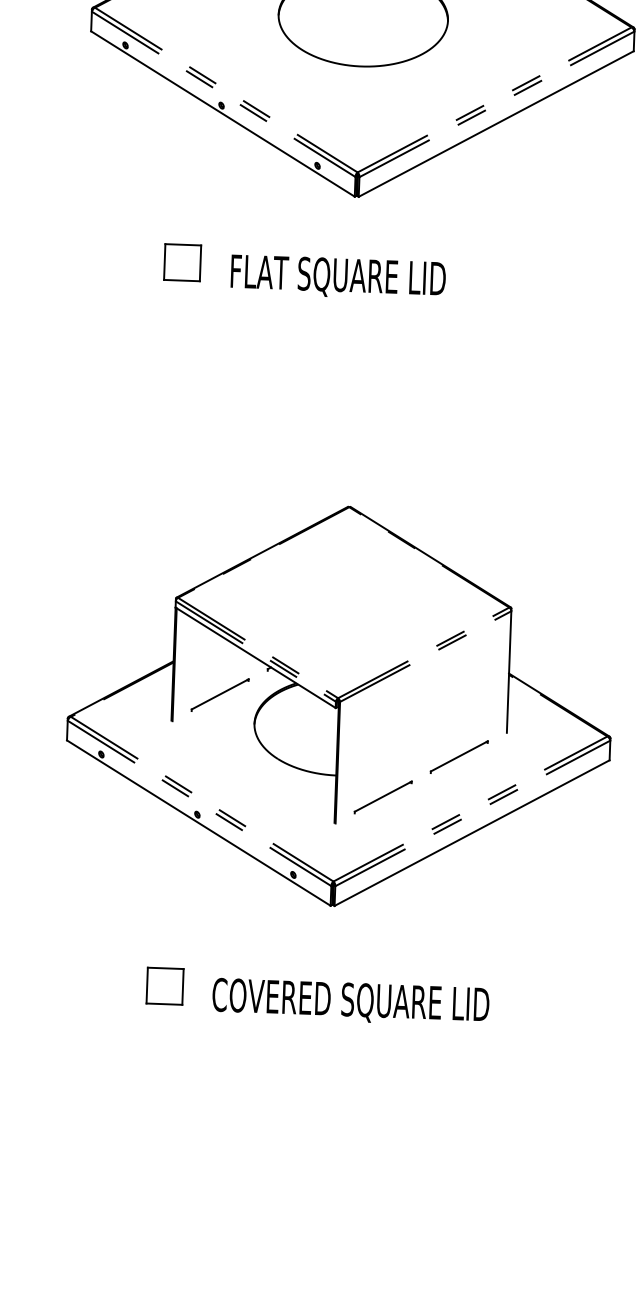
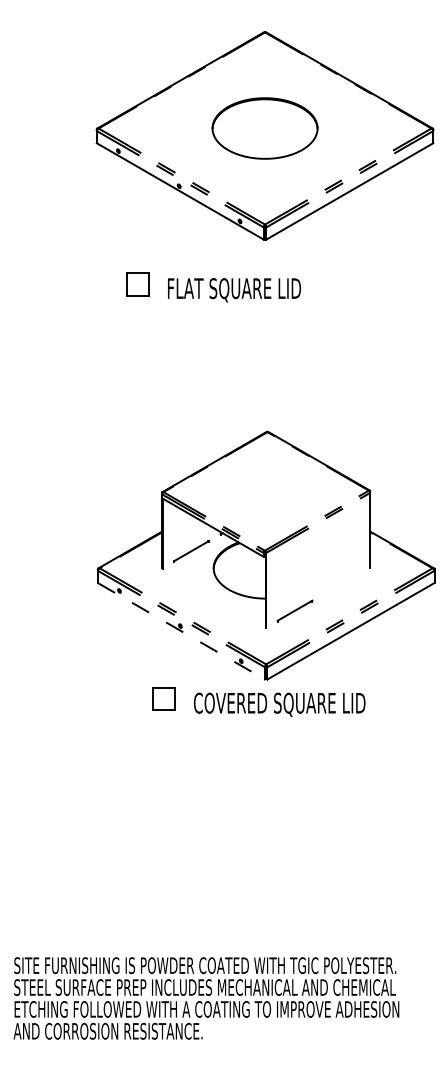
part: (304, 272) -> (213, 287), moved
line: (459, 757) -> (341, 584), removed
line: (198, 823) -> (181, 631), solid -> dashed
part: (316, 995) -> (258, 701), moved

